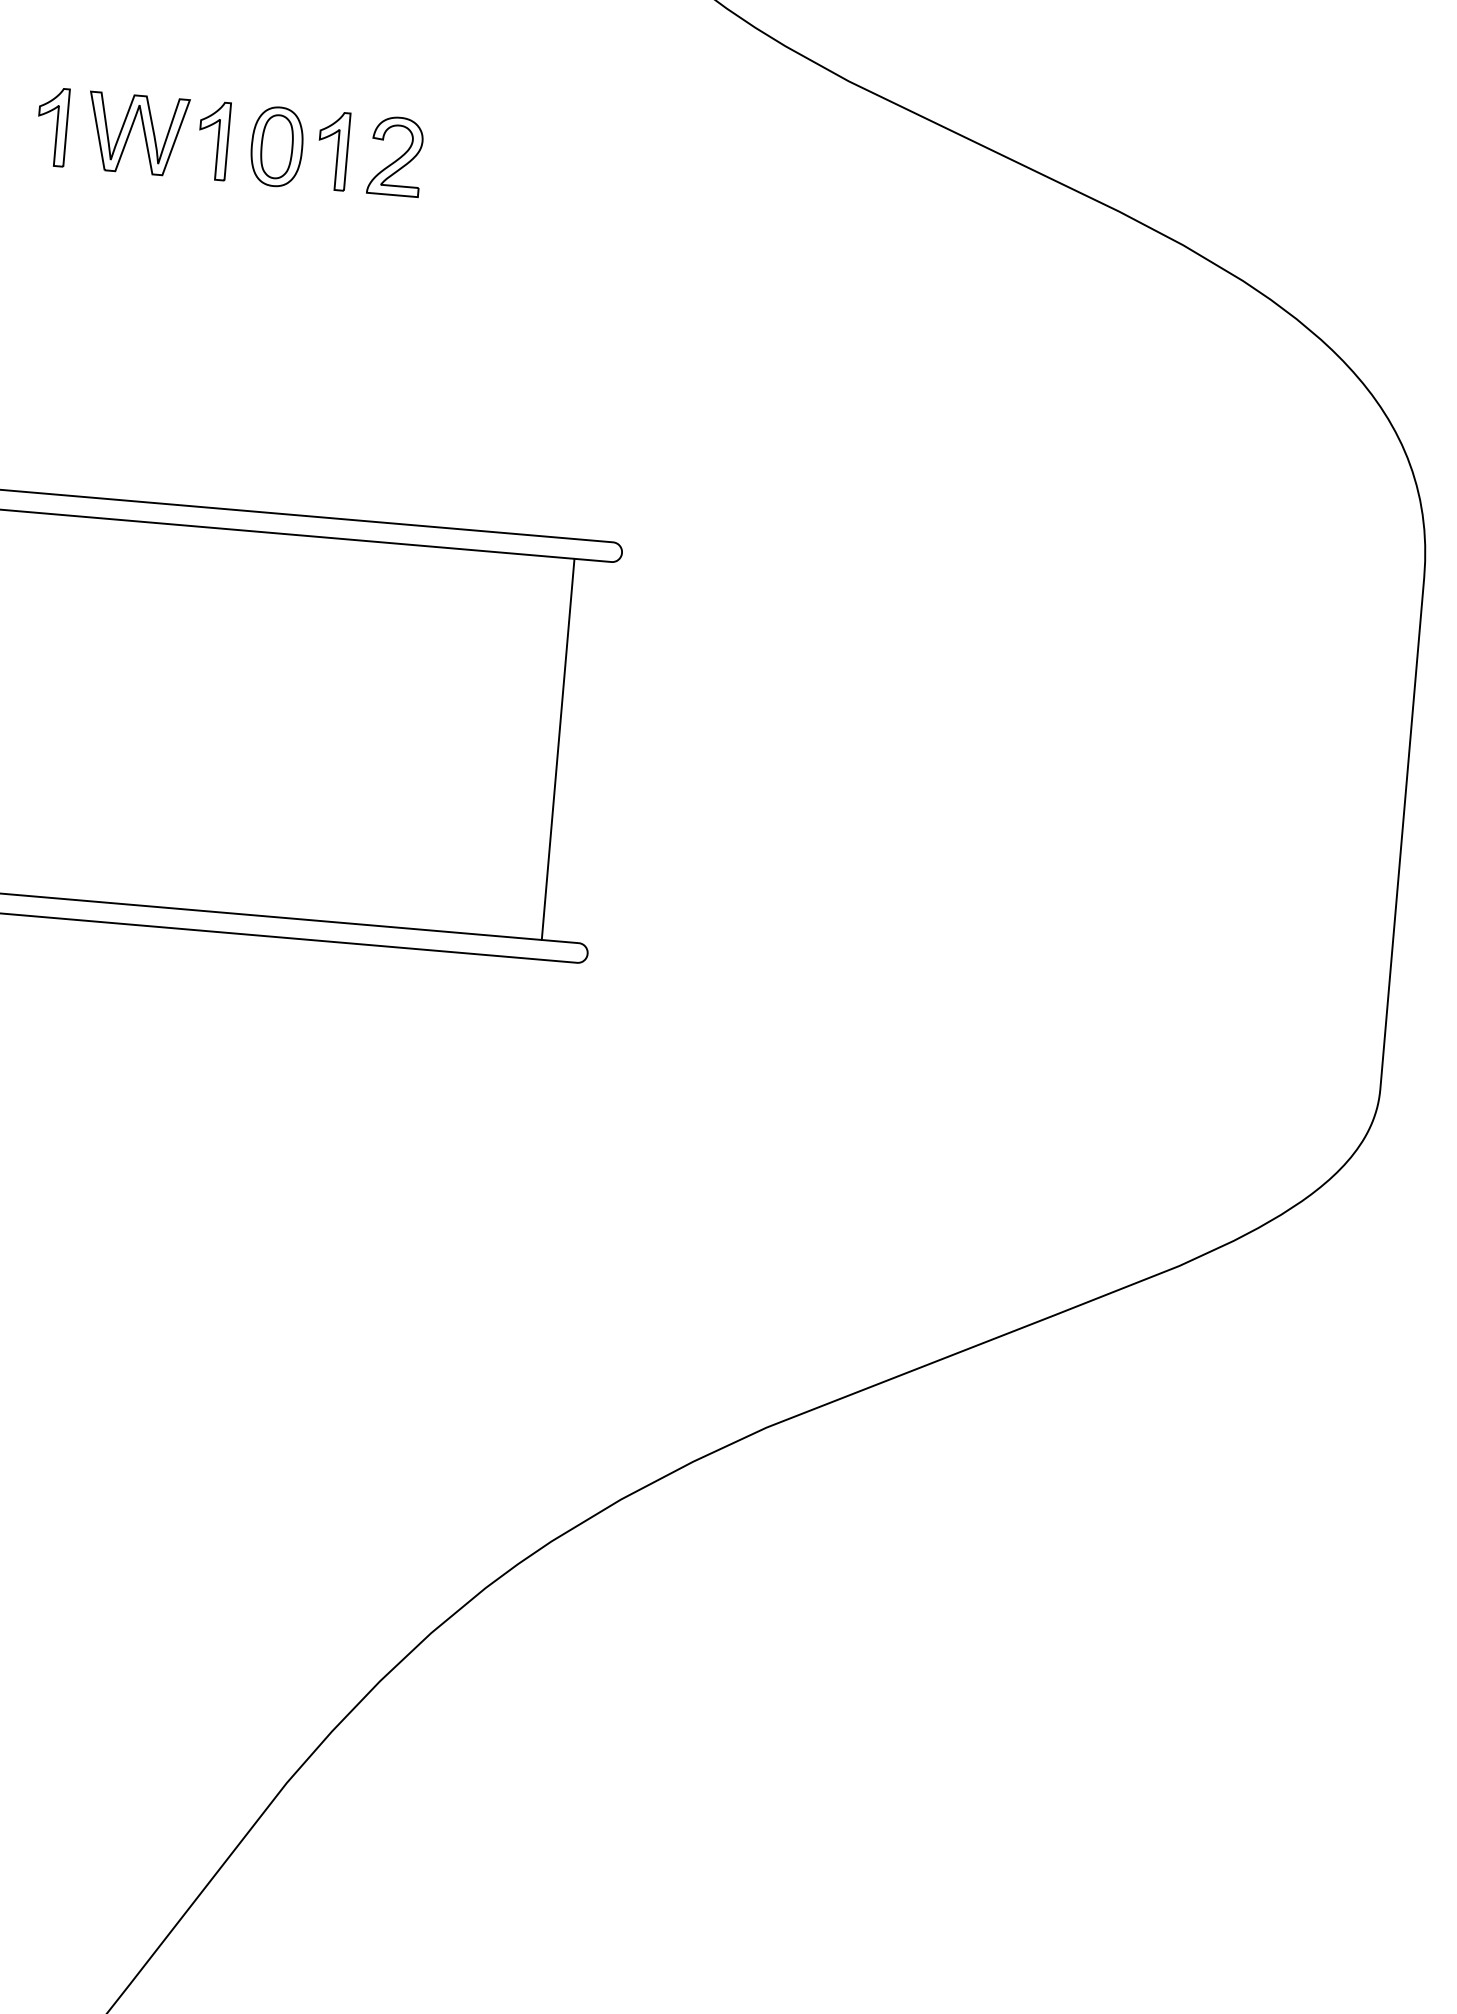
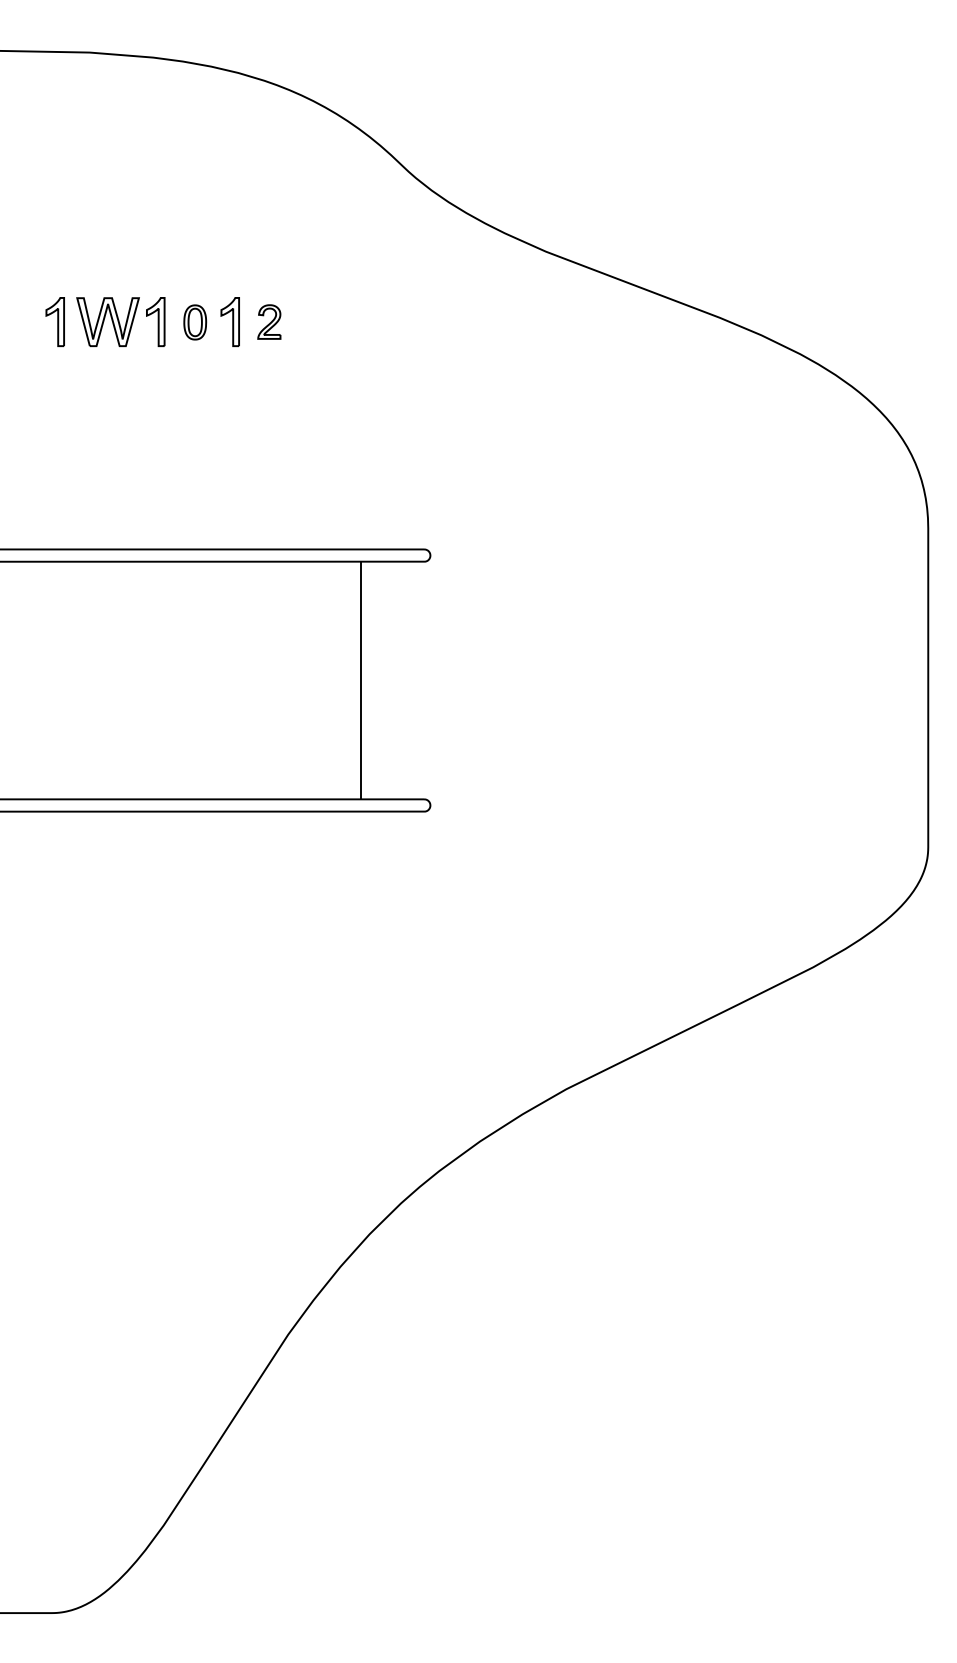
part: (275, 146) -> (194, 322), size x0.7
part: (396, 155) -> (269, 321), size x0.7
line: (558, 749) -> (361, 680), moved

